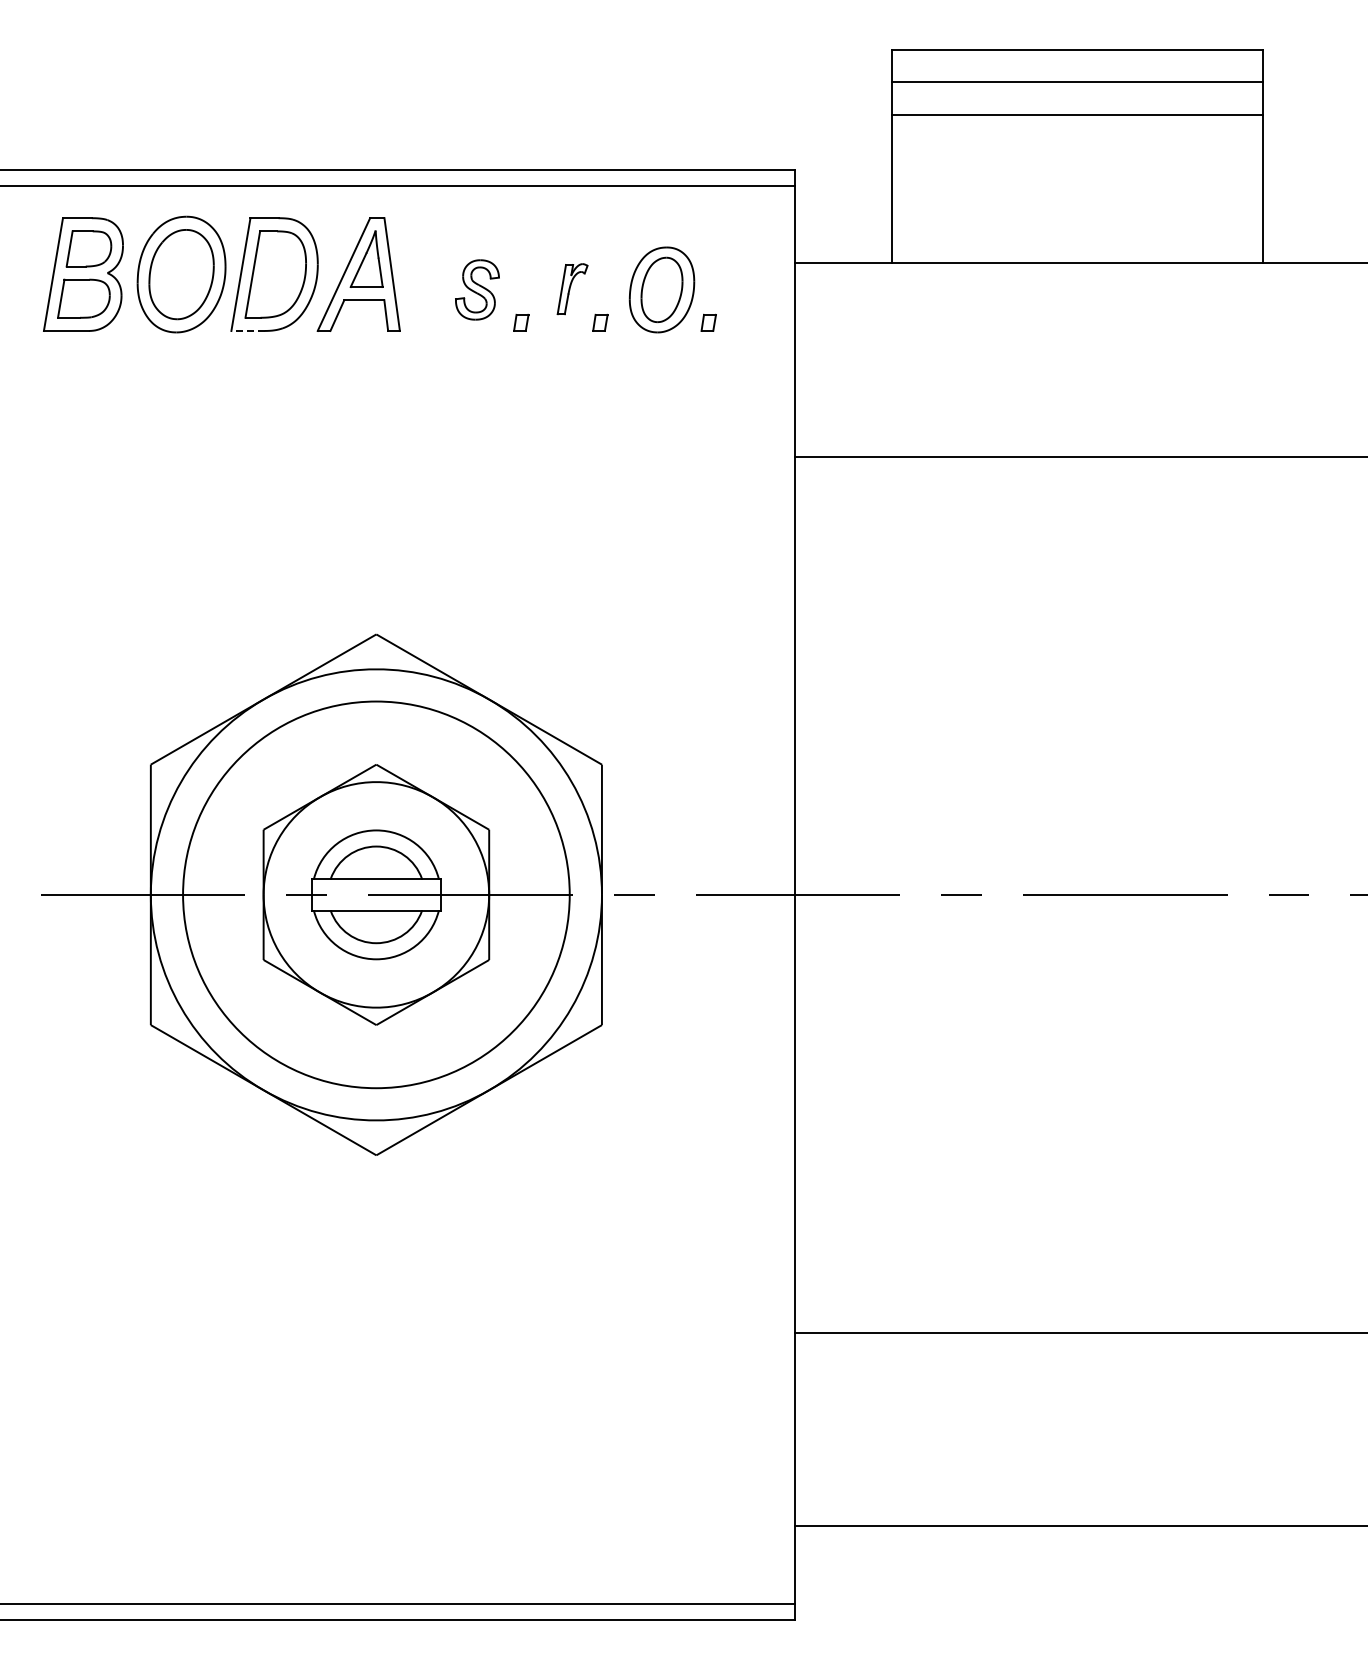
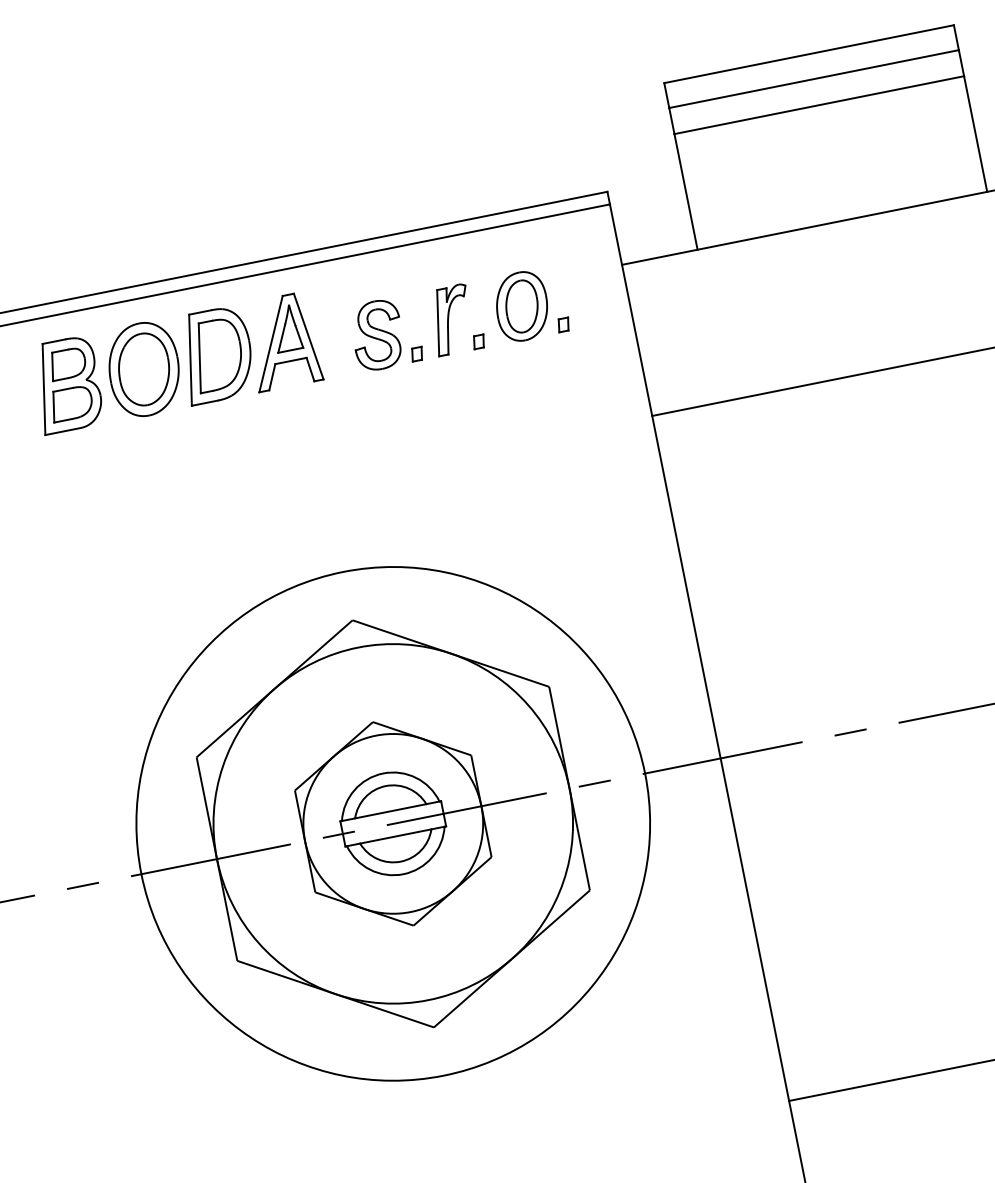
part: (572, 288) -> (451, 319), size x1.67
part: (477, 289) -> (377, 334), size x1.43
line: (248, 330) -> (205, 402), dashed -> solid
circle: (376, 894) -> (393, 823), size x1.67

